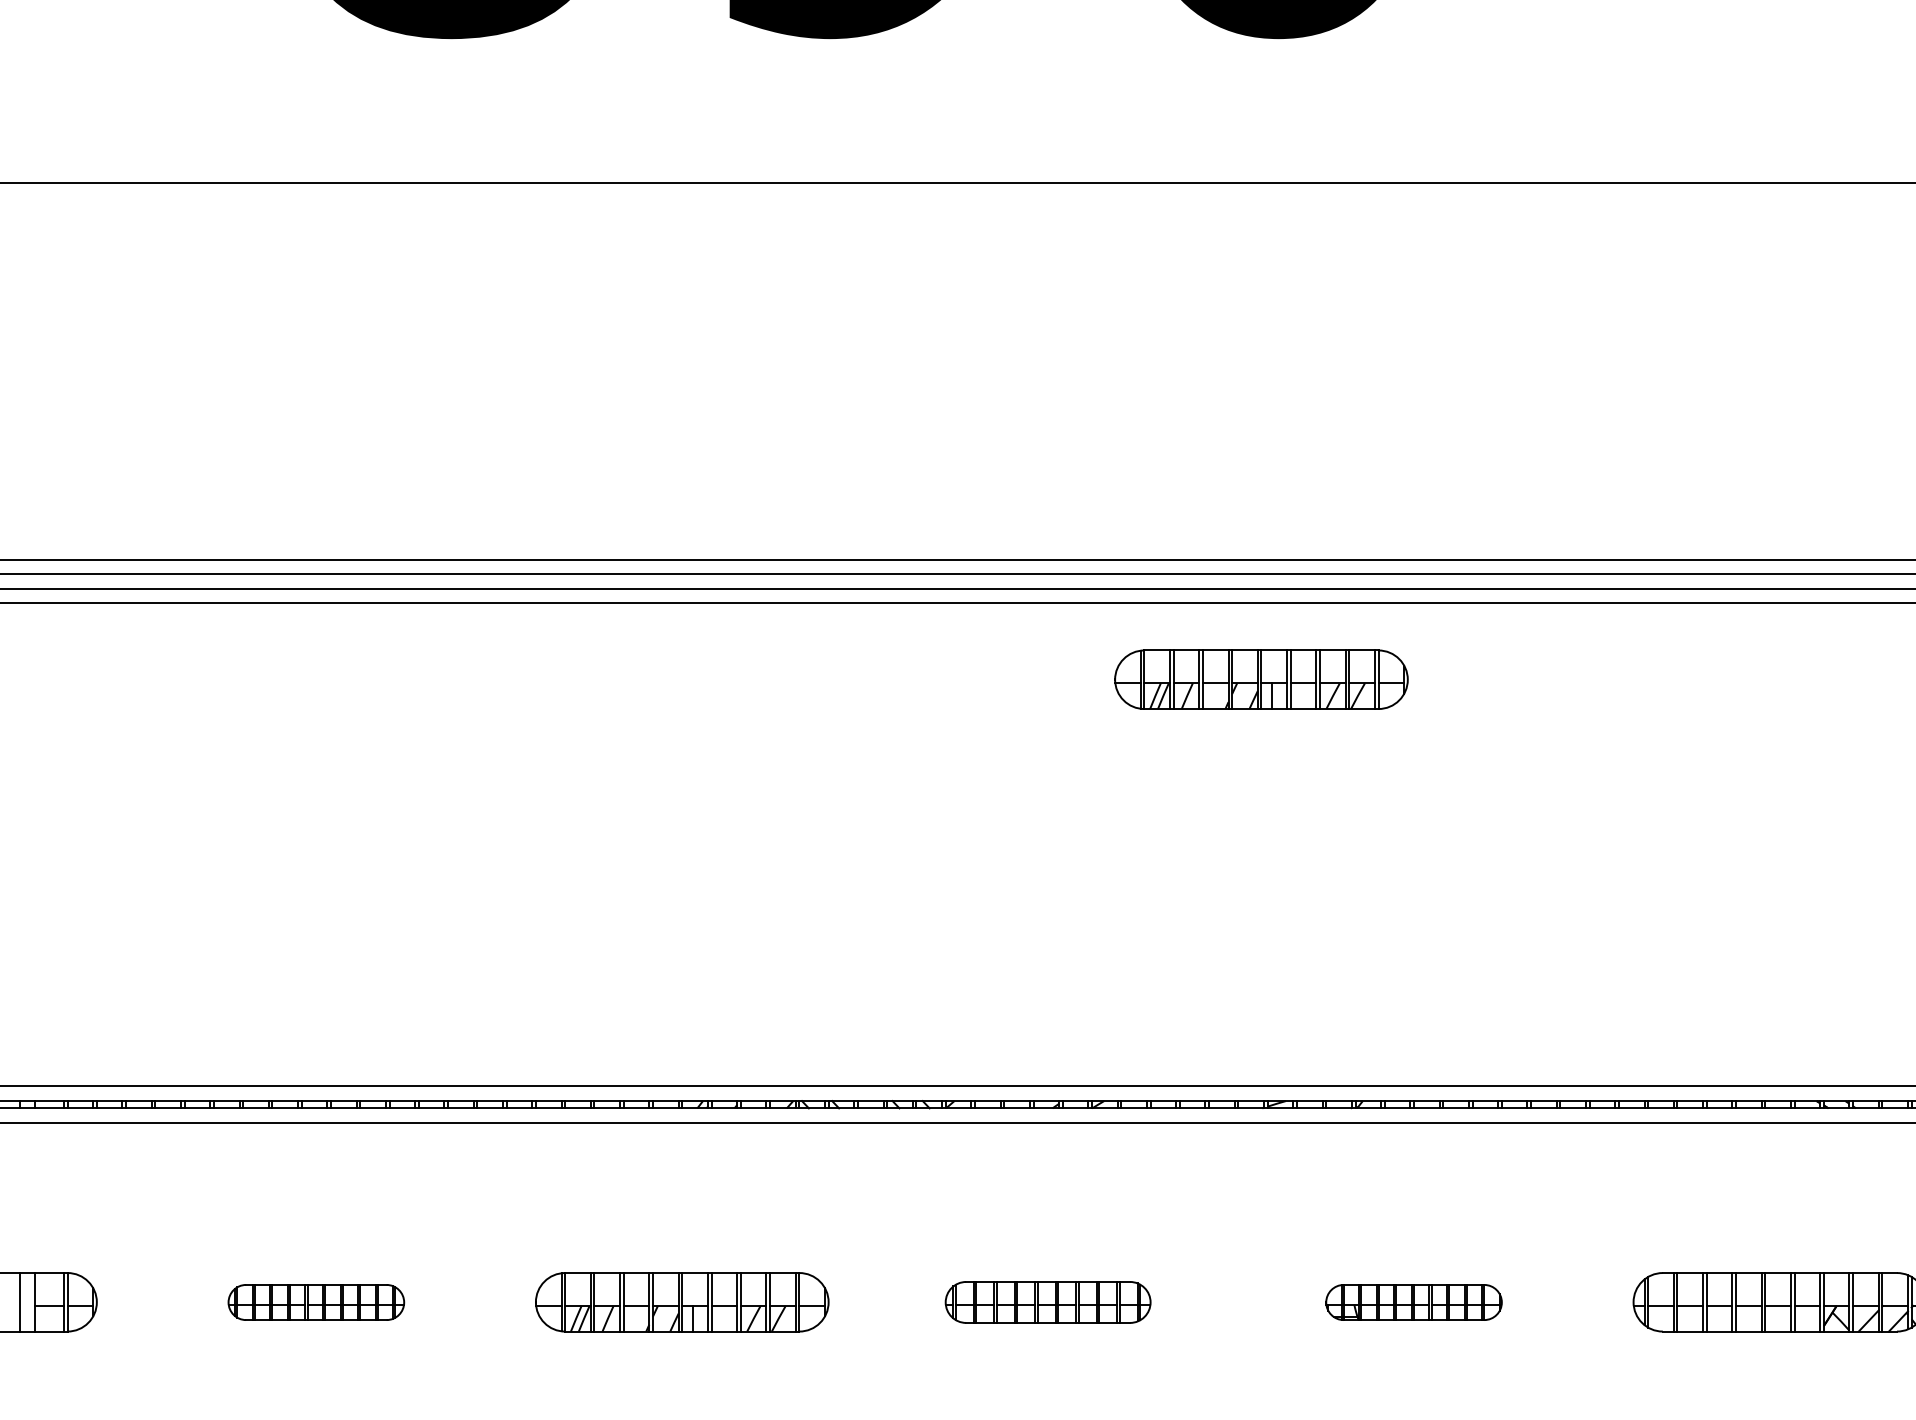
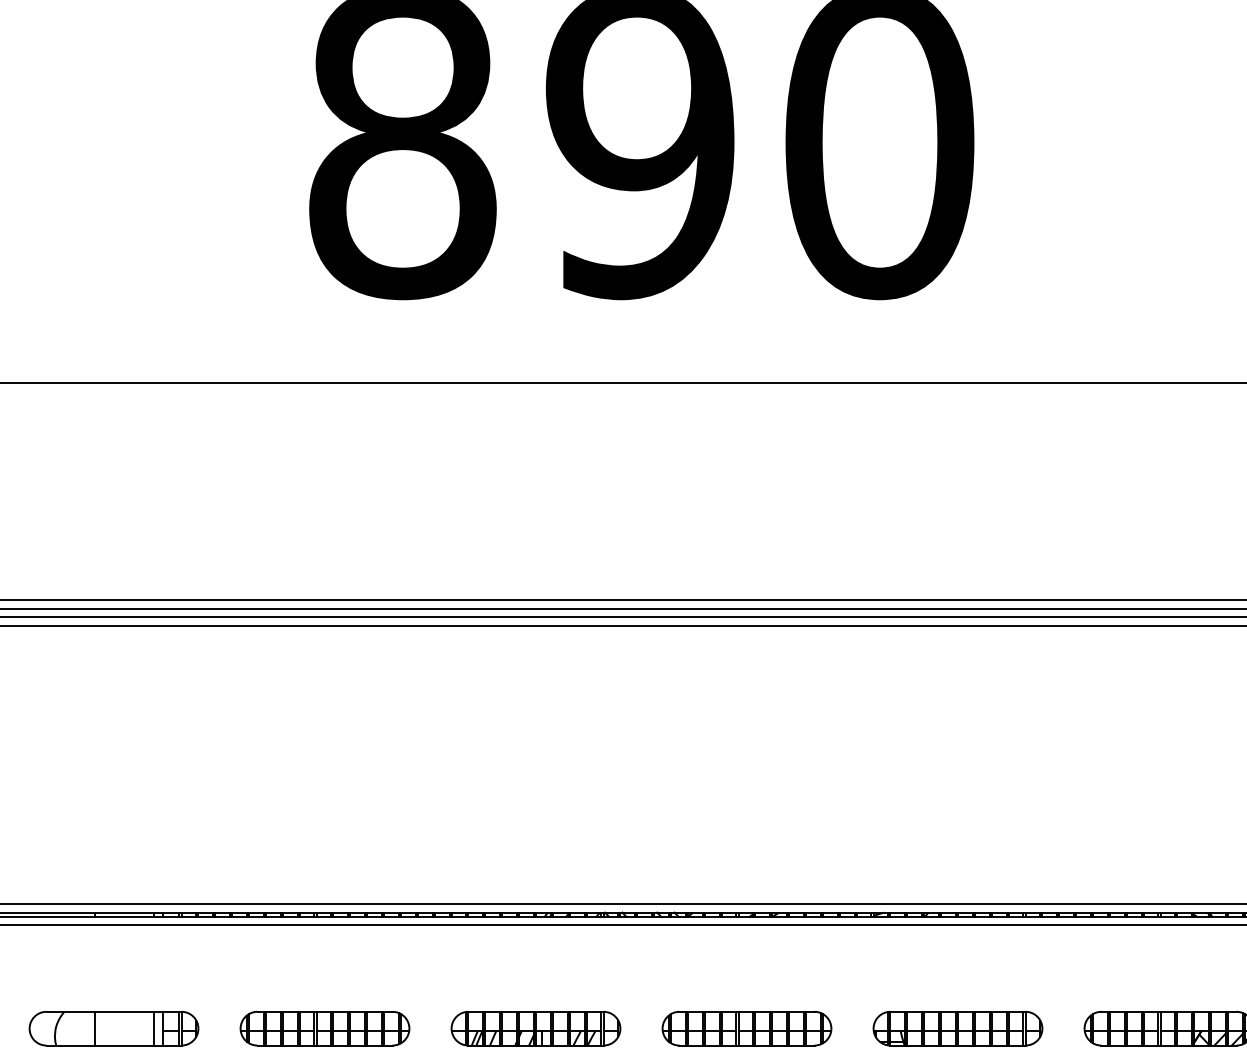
part: (1260, 679) -> (869, 669), removed
part: (315, 1301) -> (324, 1028), size x1.67
part: (1047, 1301) -> (746, 1028), size x1.43
part: (1413, 1301) -> (957, 1028), size x1.67

